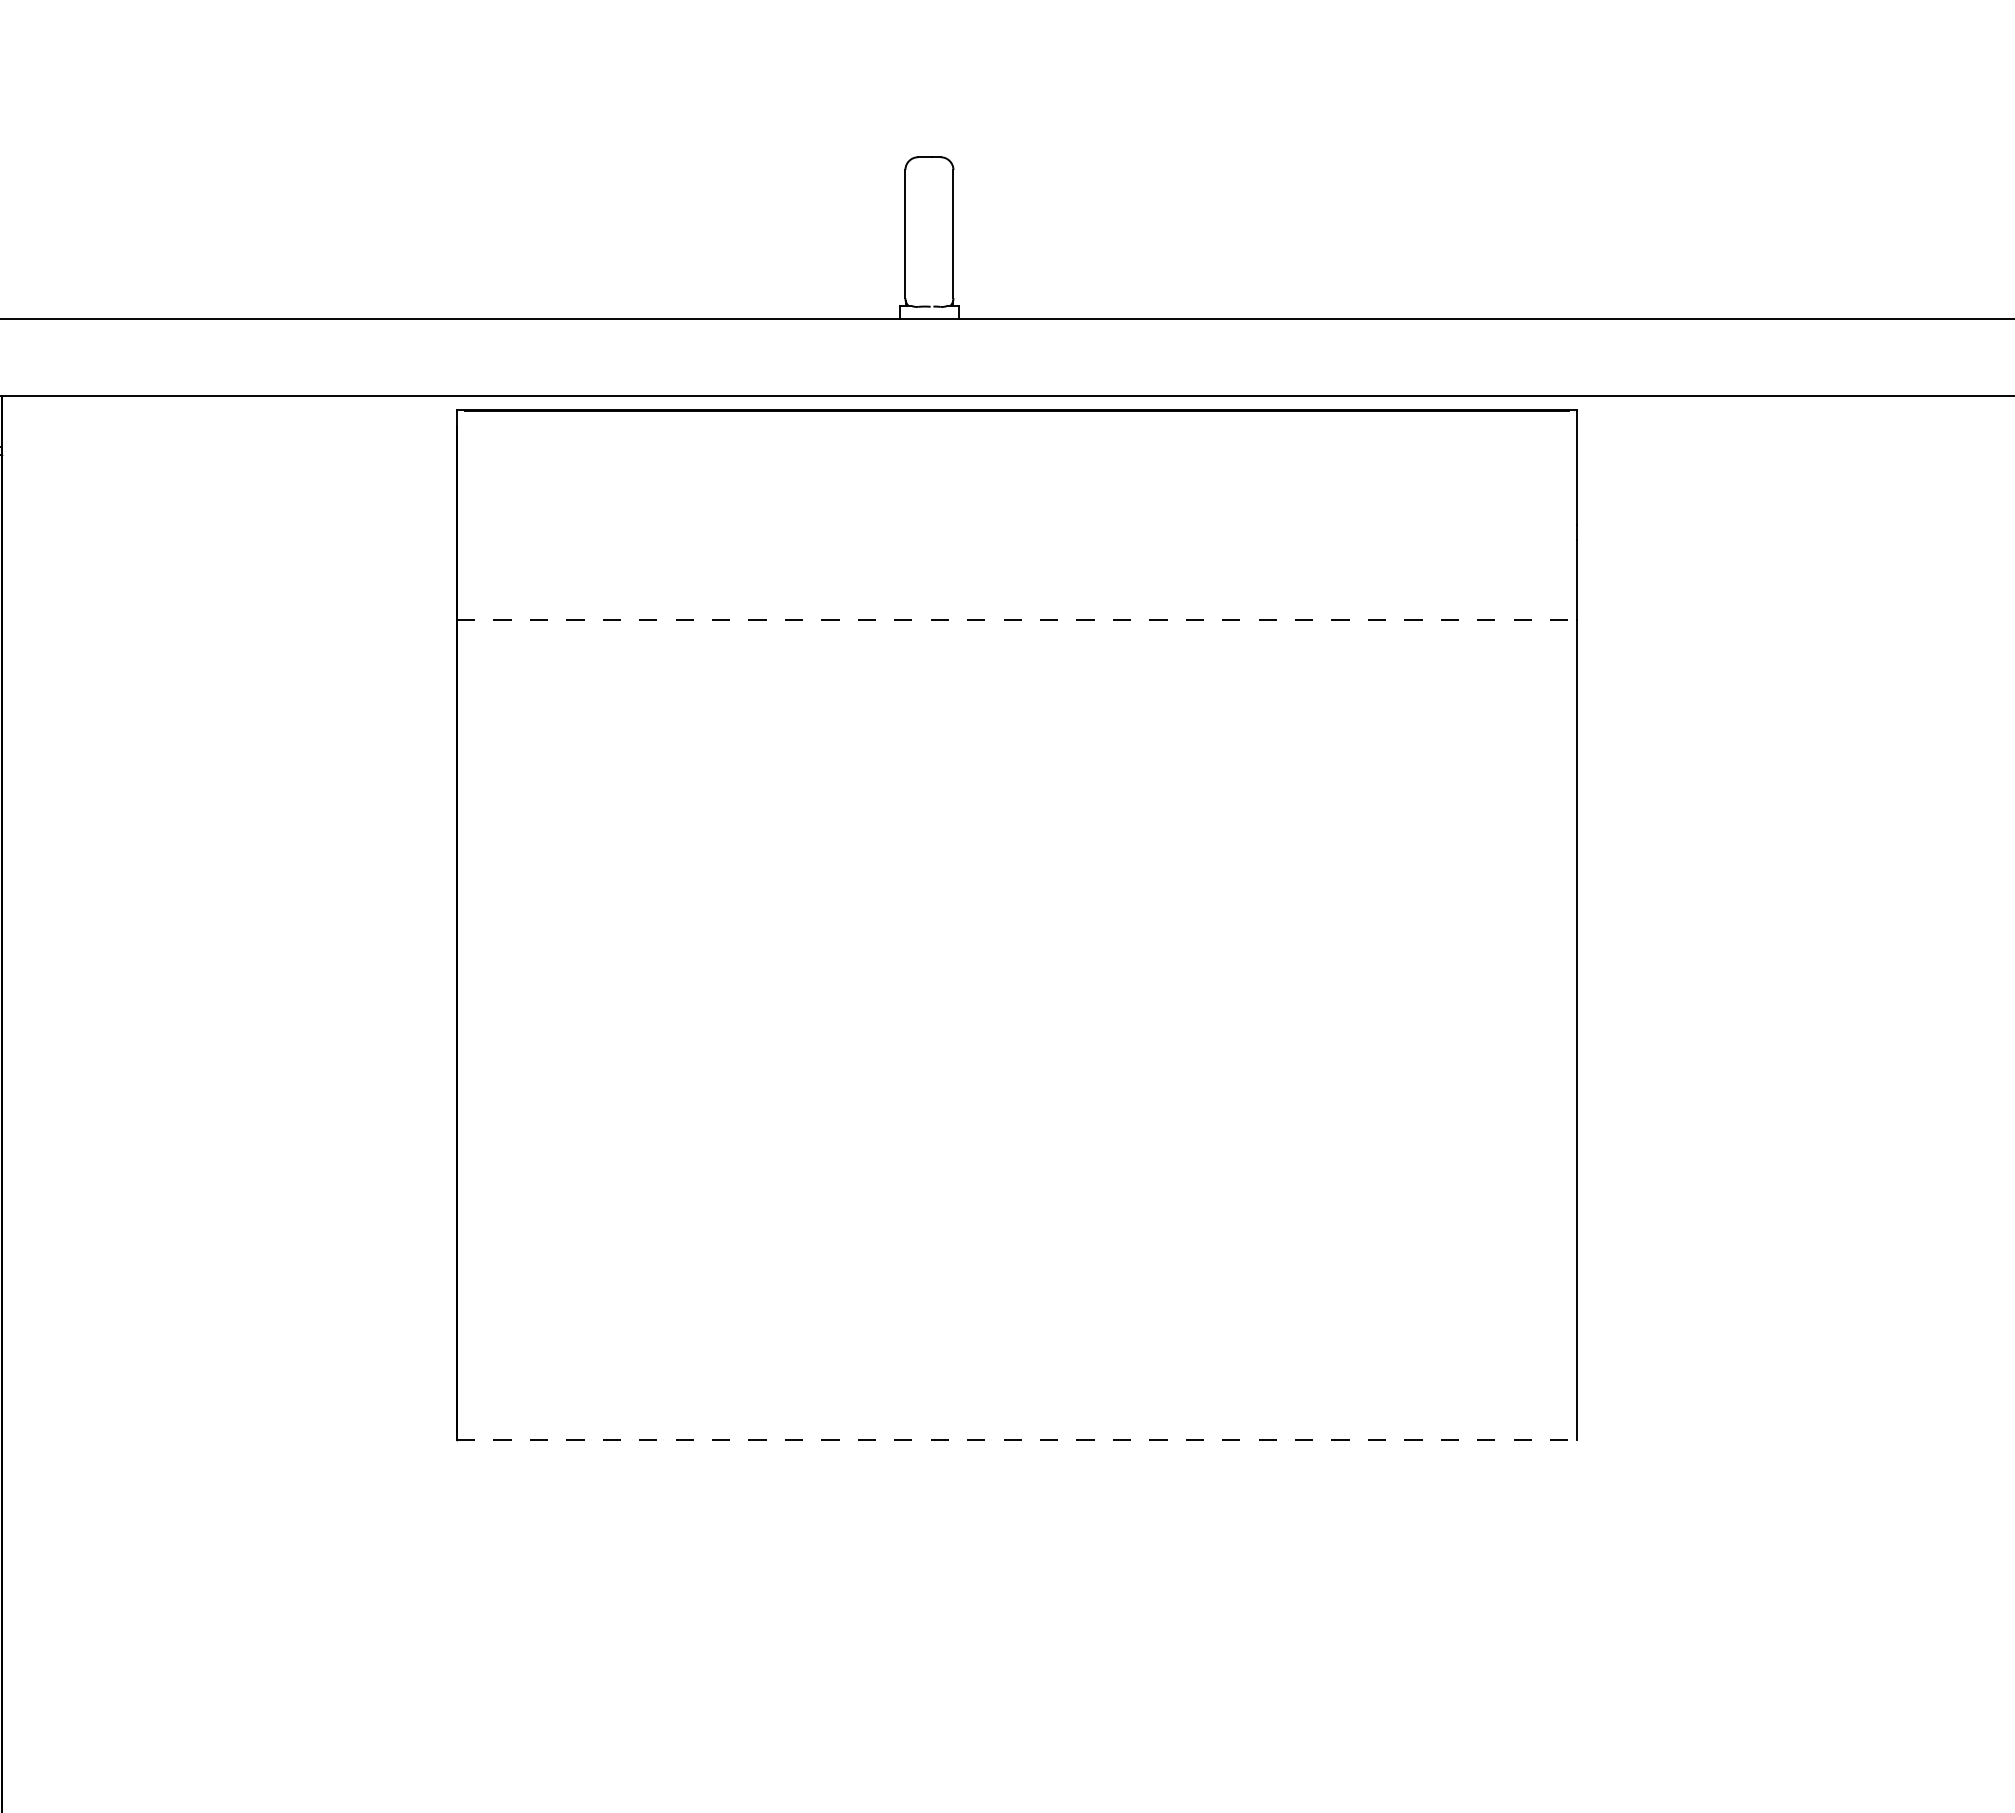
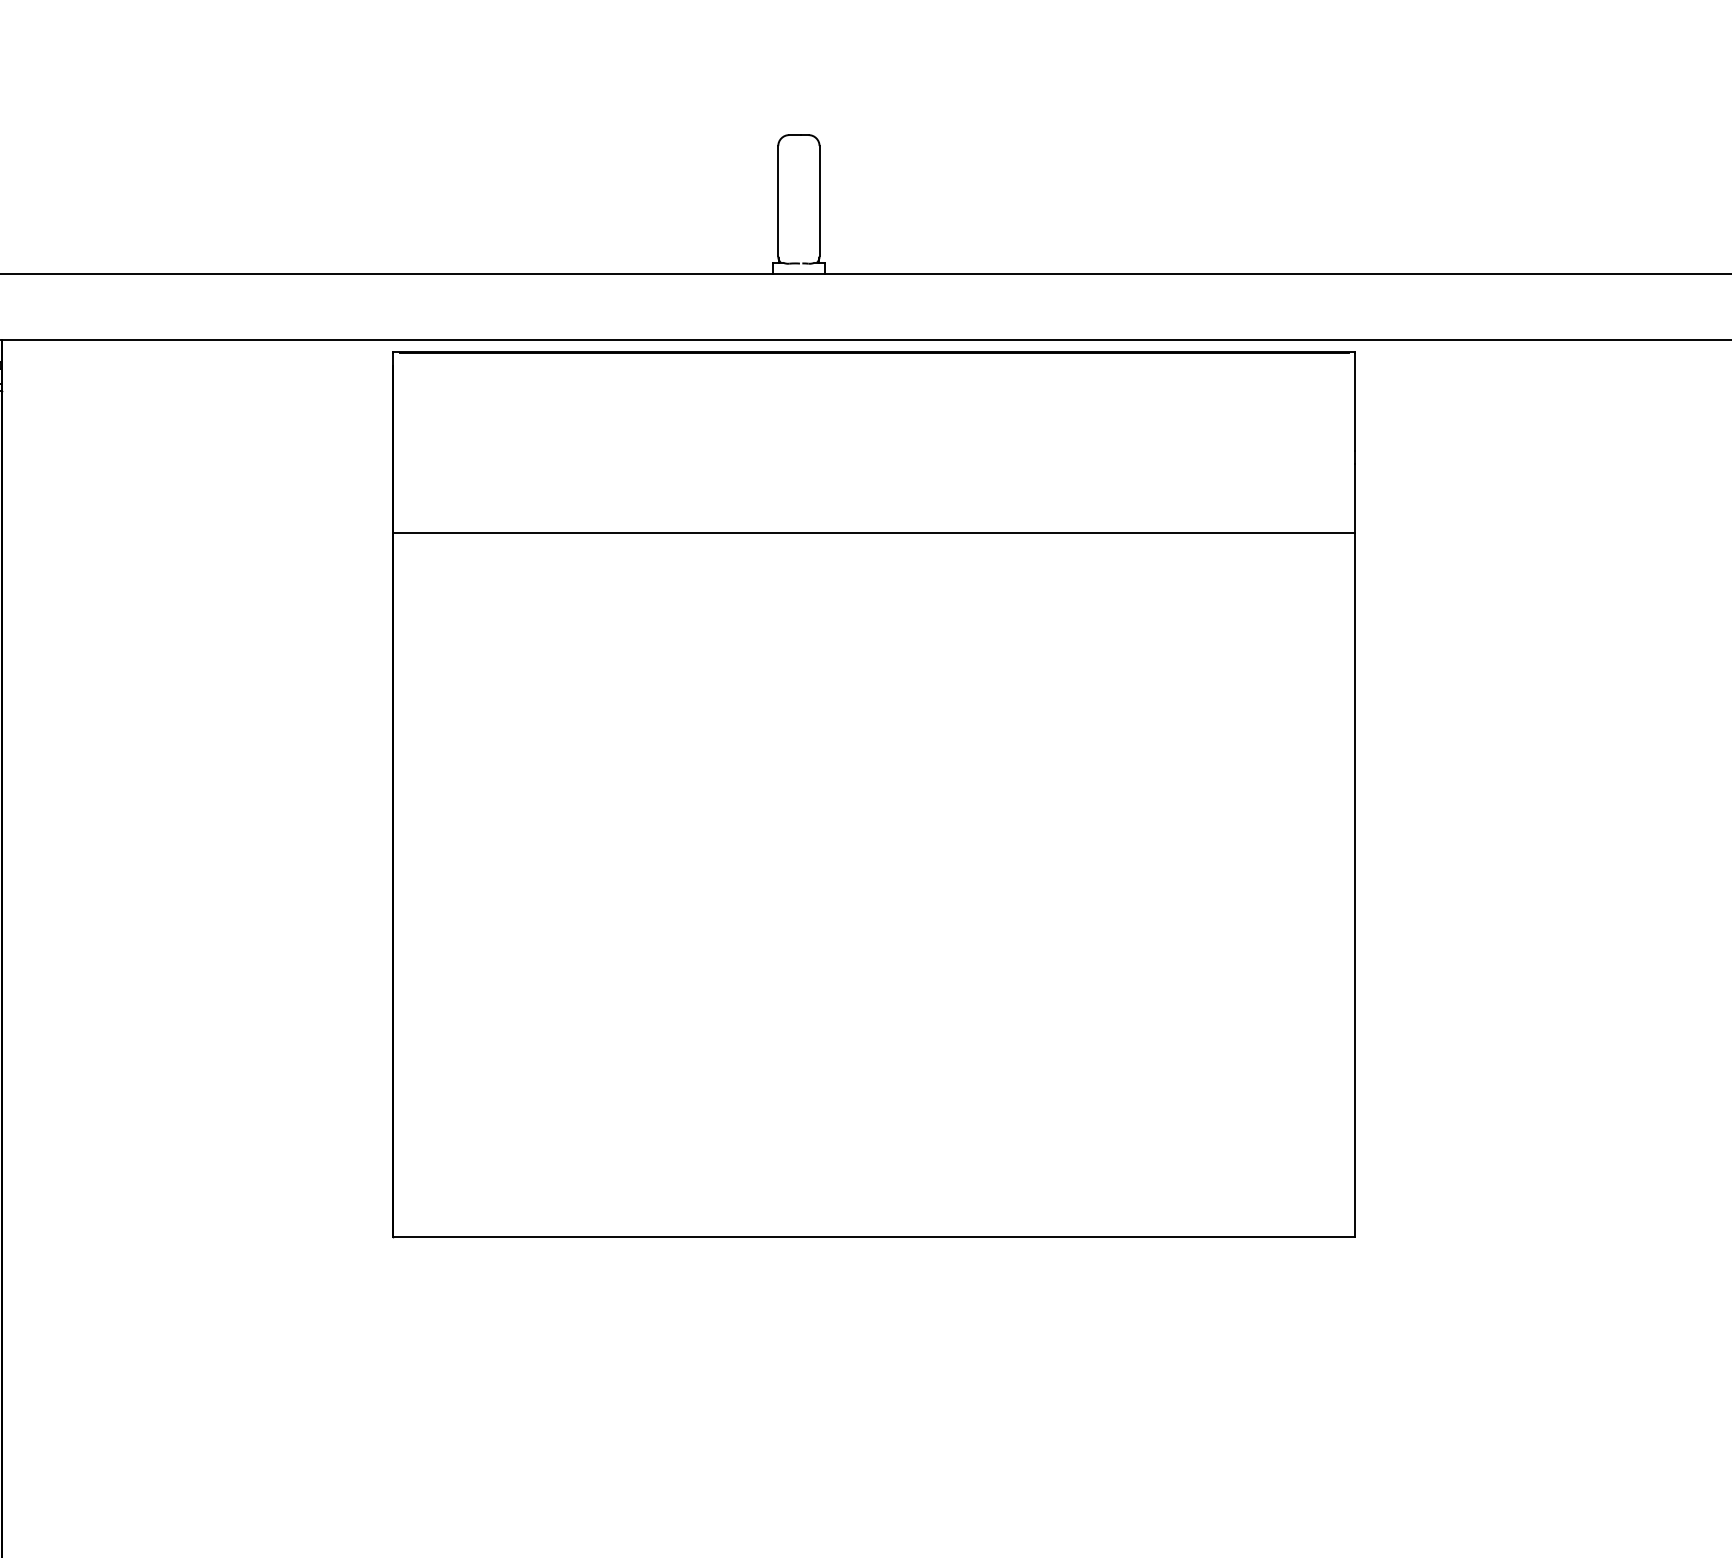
line: (1017, 620) -> (874, 533), dashed -> solid
line: (1017, 1439) -> (874, 1237), dashed -> solid

